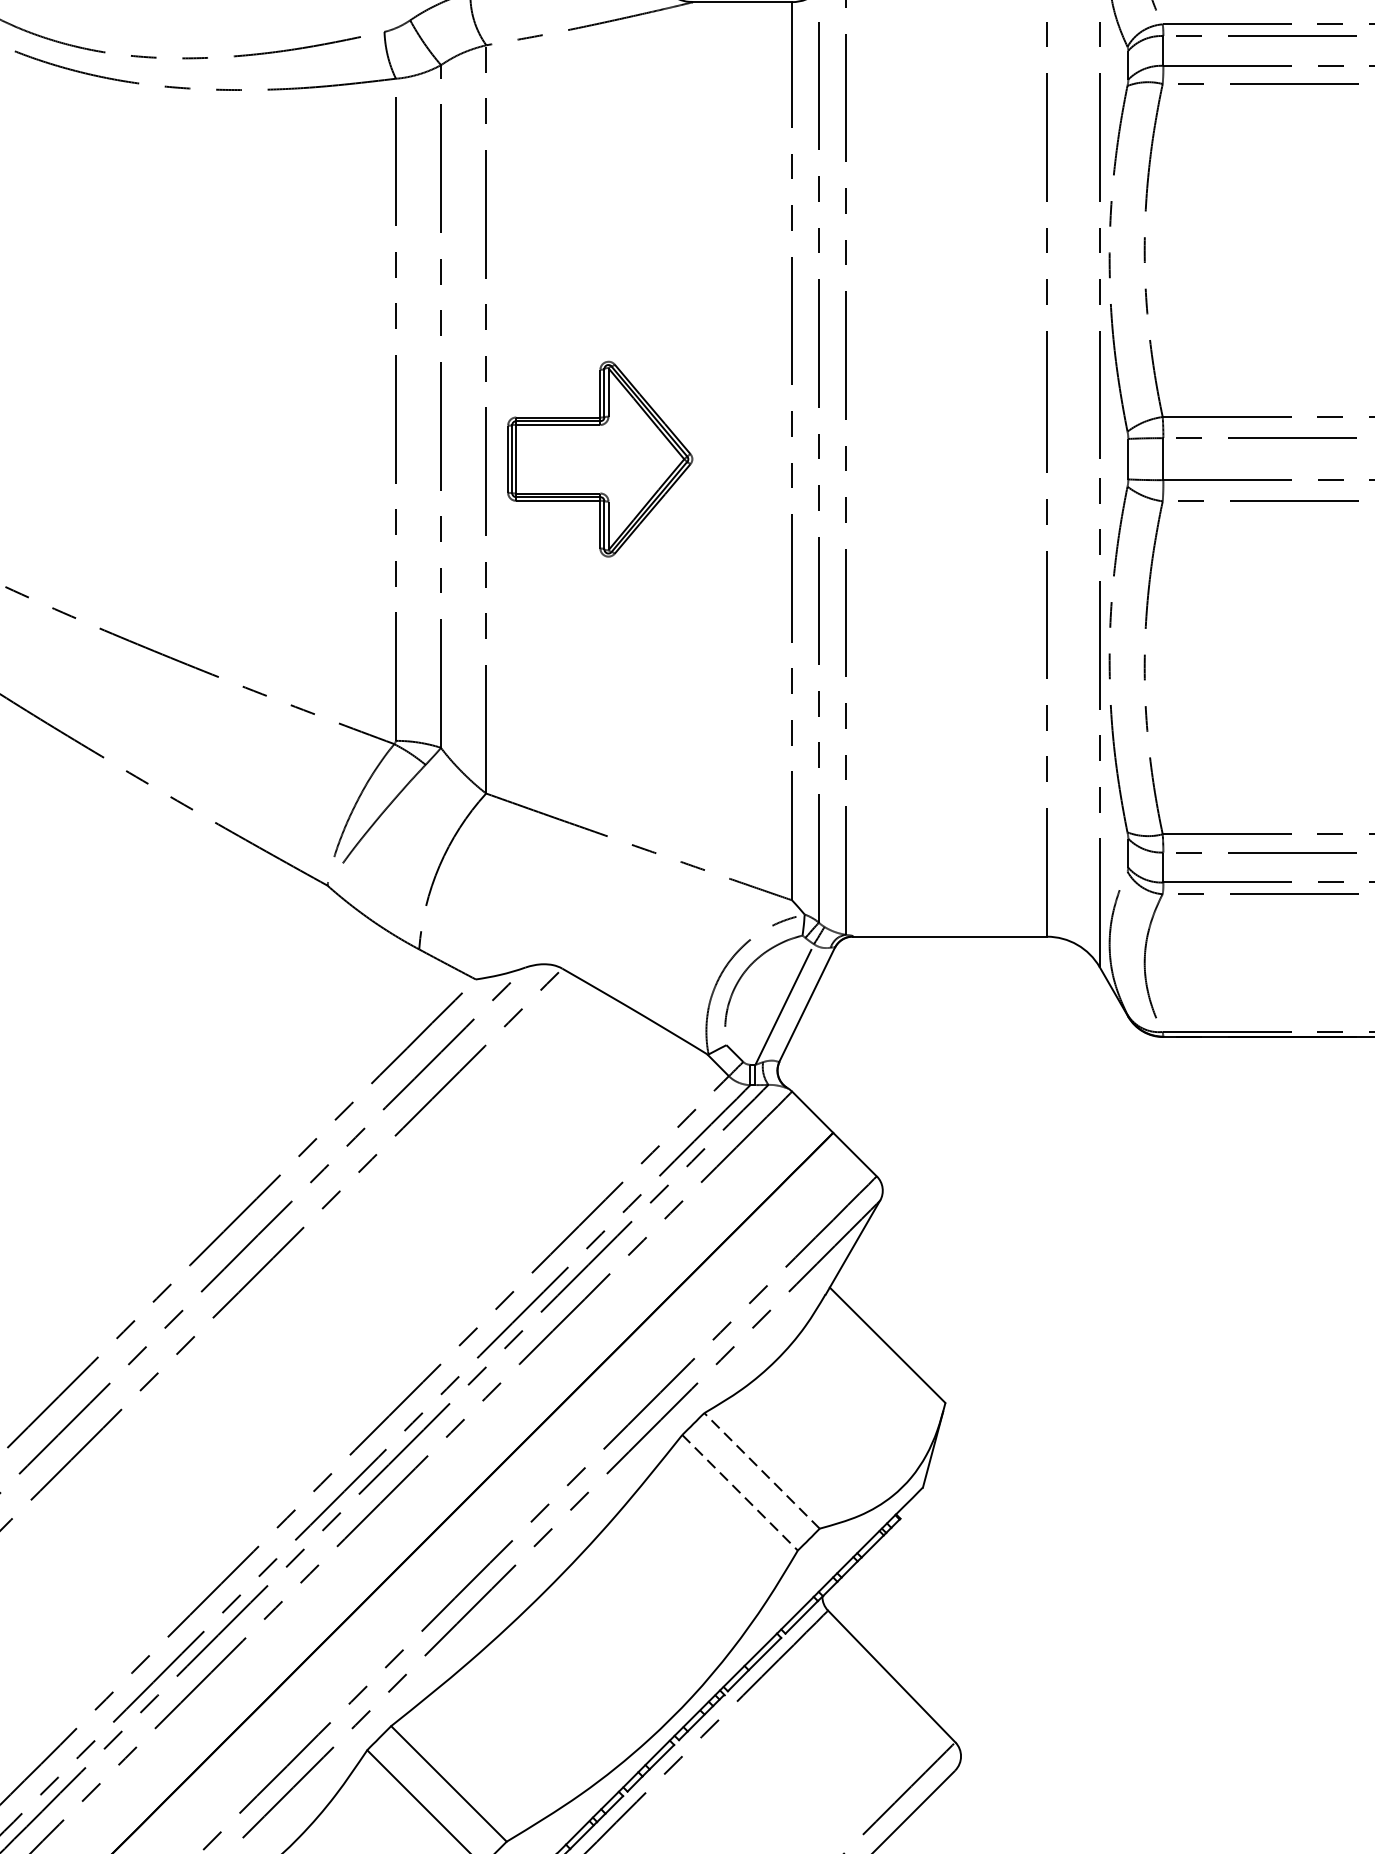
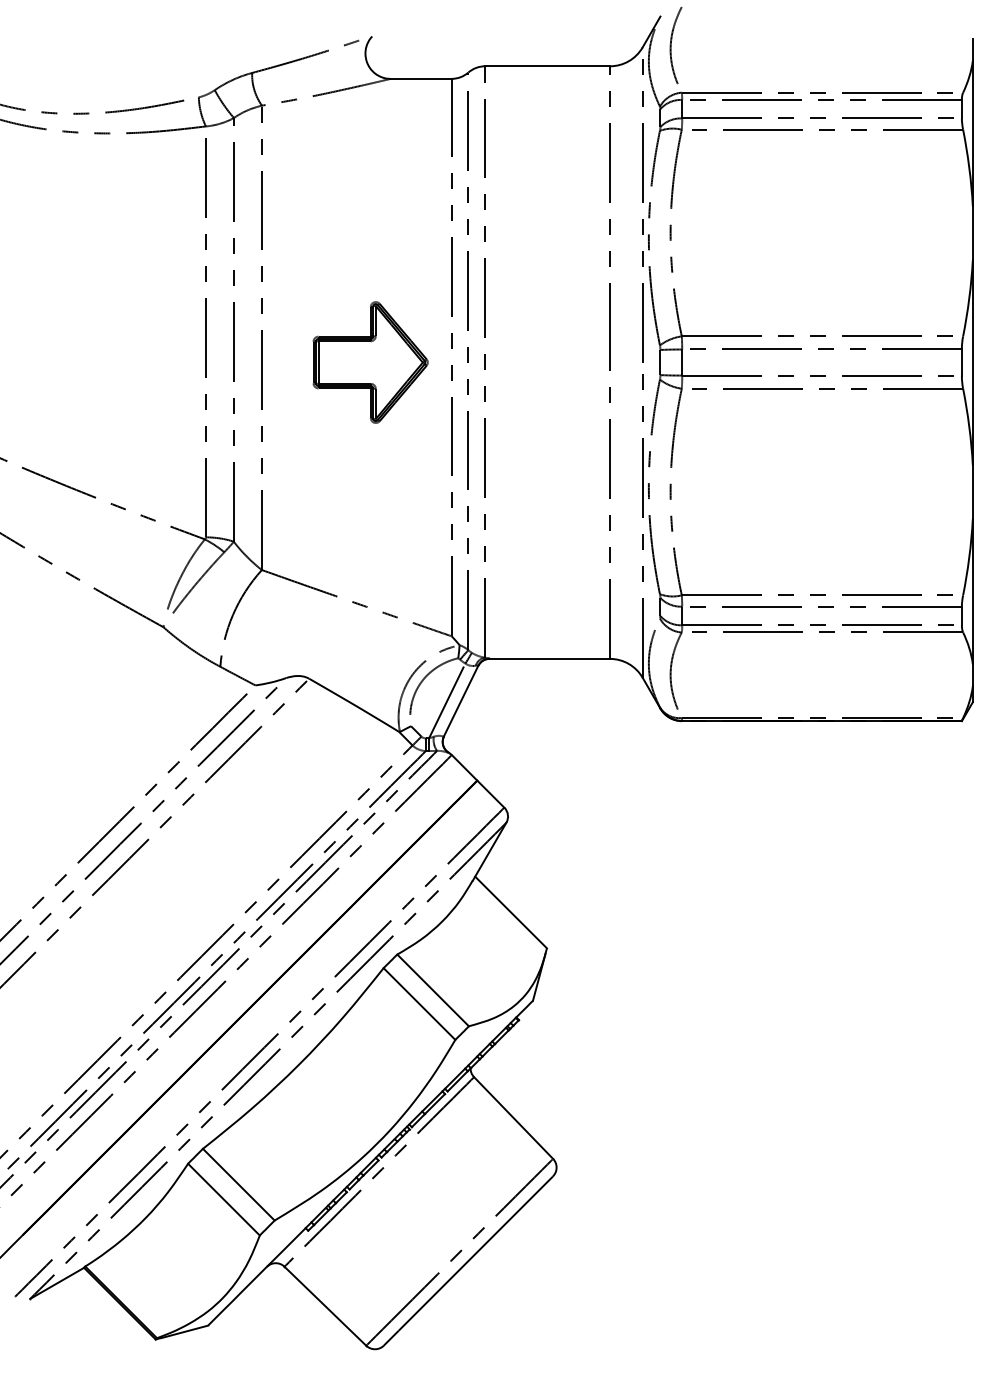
part: (599, 459) -> (370, 362), moved
line: (762, 1471) -> (433, 990), dashed -> solid
line: (740, 1493) -> (419, 1004), dashed -> solid

